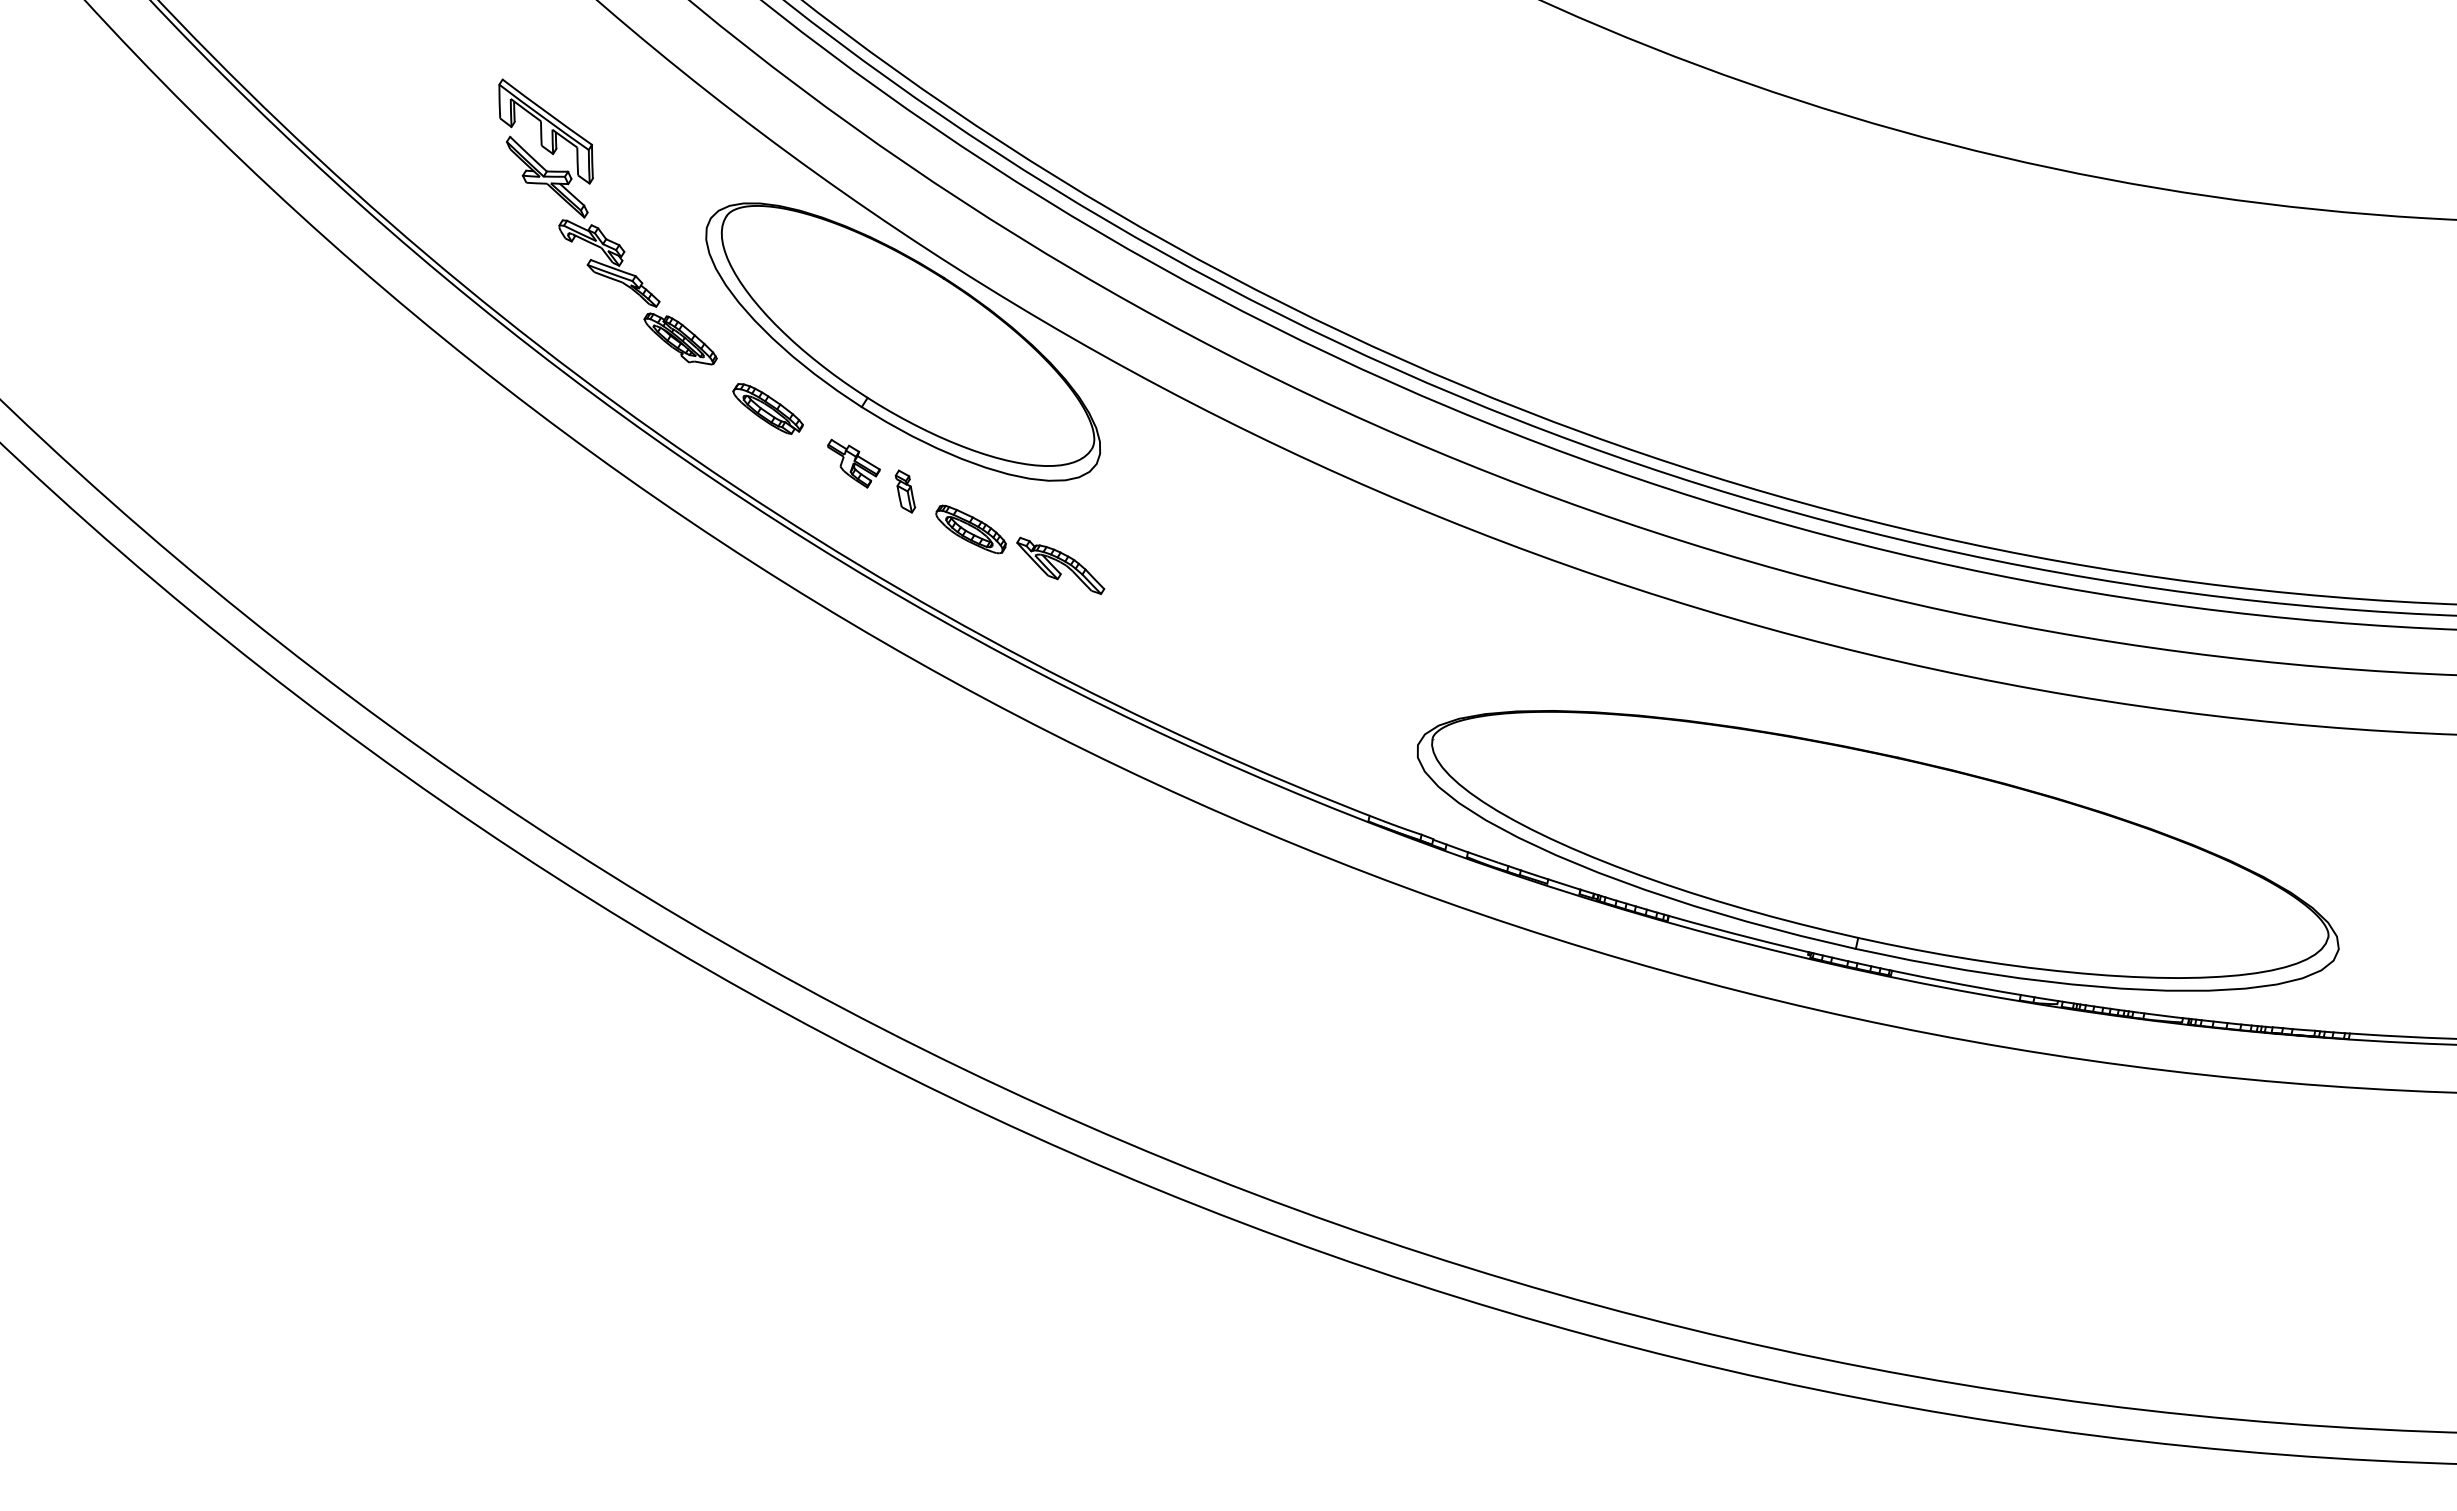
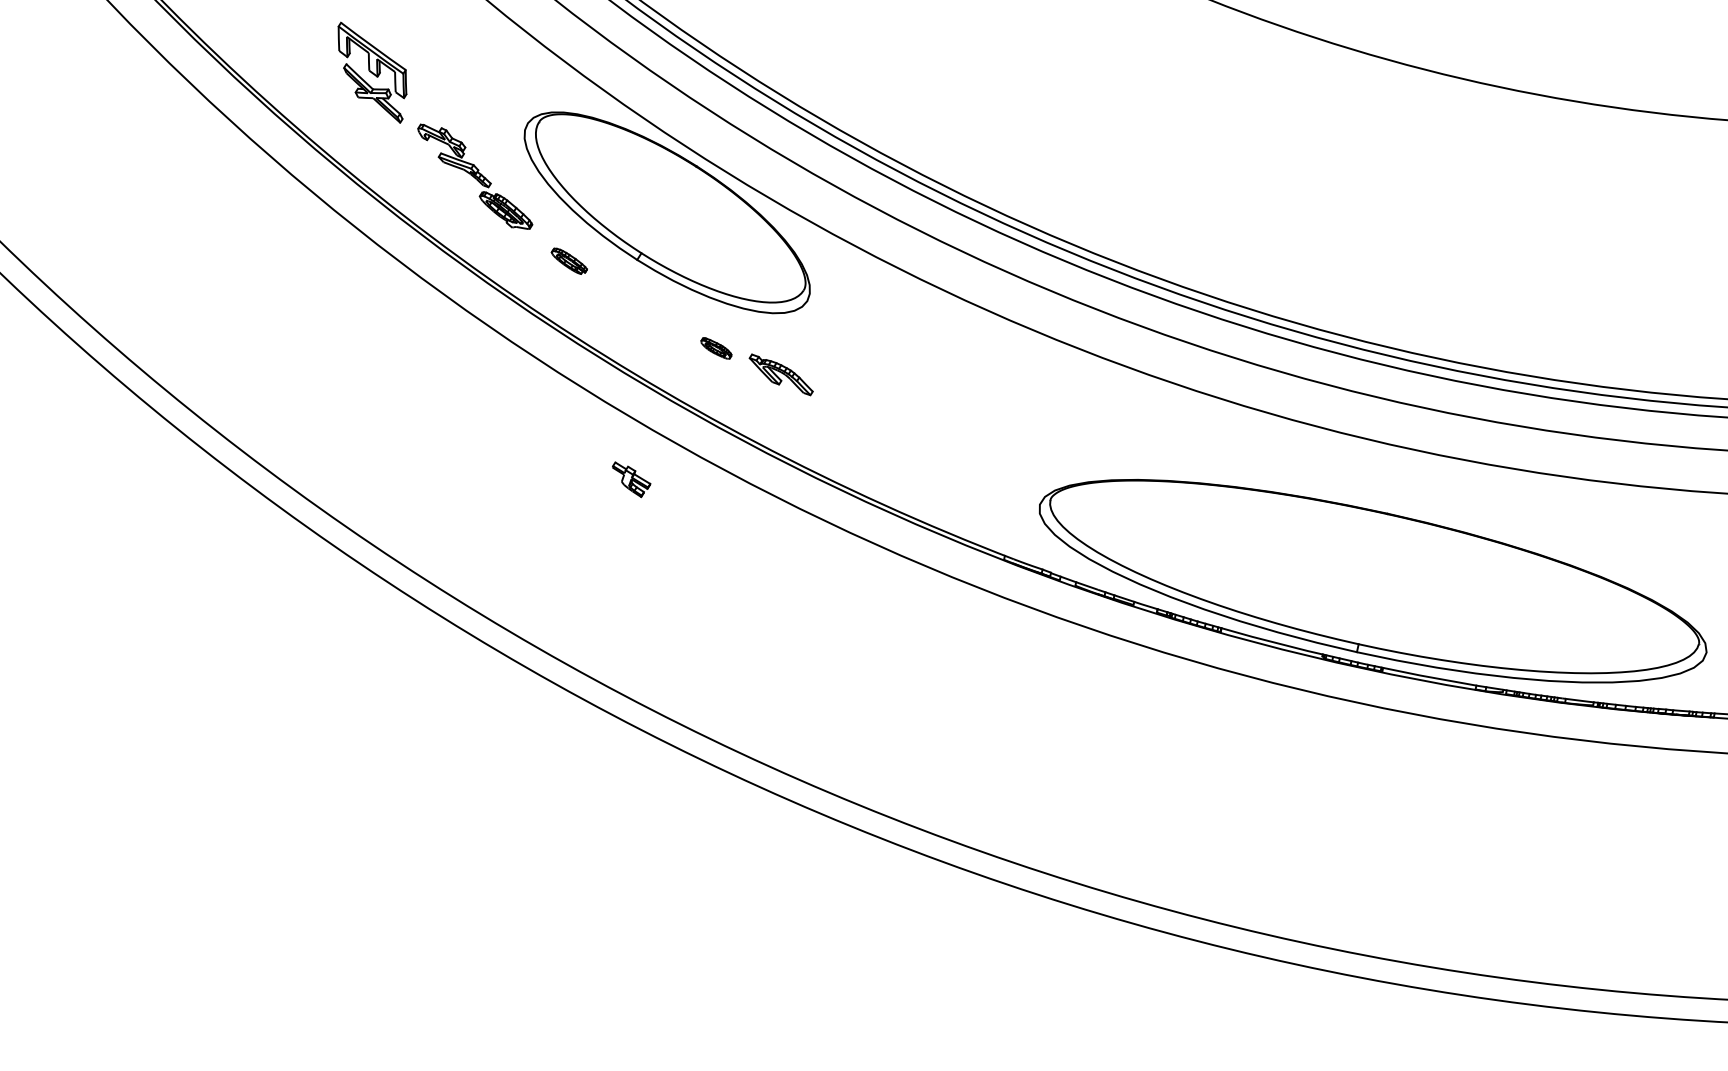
part: (545, 148) -> (372, 72), moved
part: (767, 408) -> (568, 260), size x0.7
part: (853, 463) -> (631, 479), moved
part: (905, 491) -> (668, 321), removed
part: (970, 529) -> (715, 348), size x0.6

